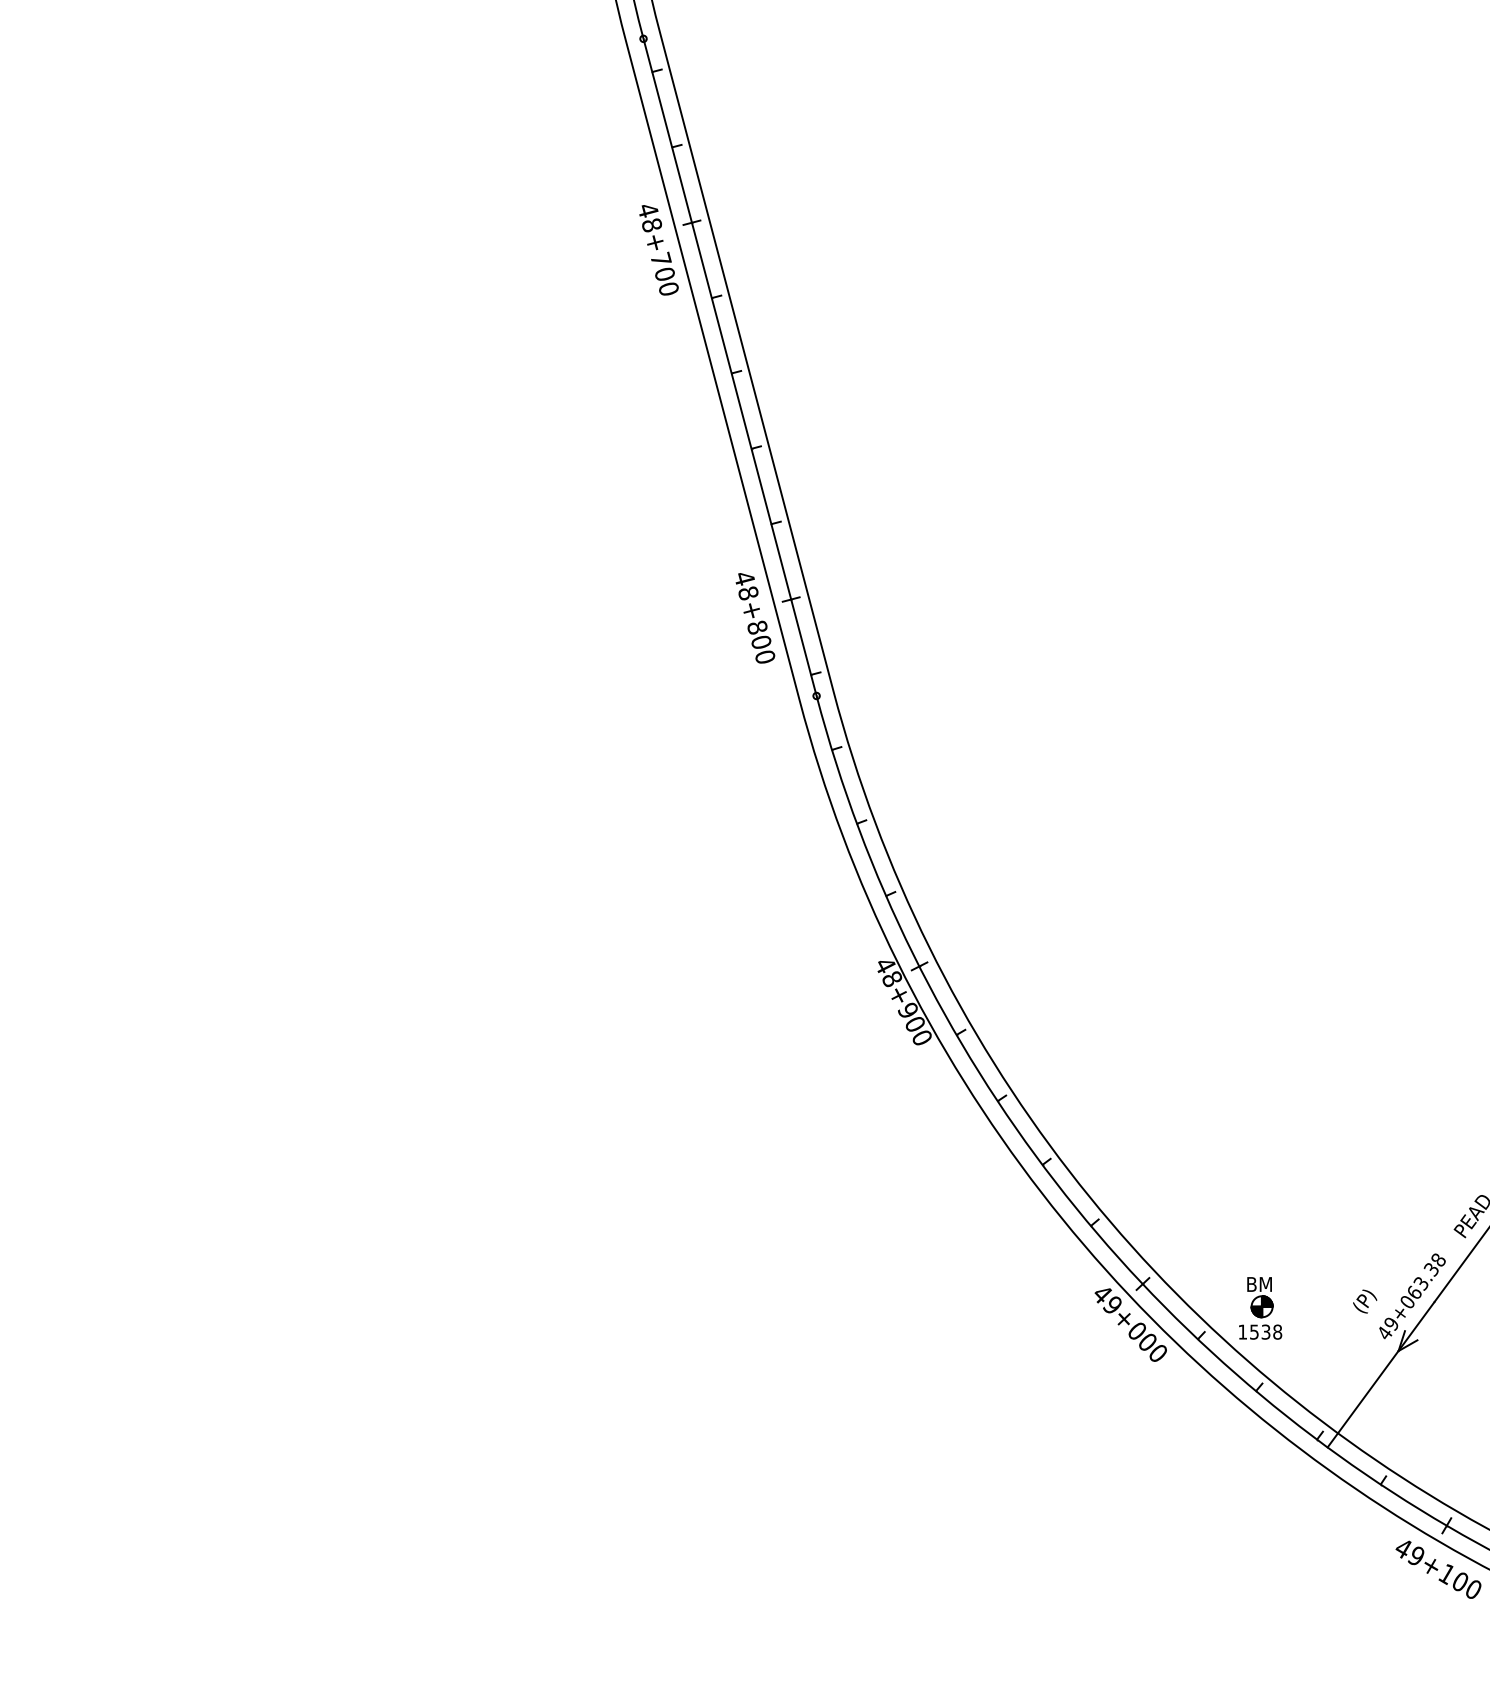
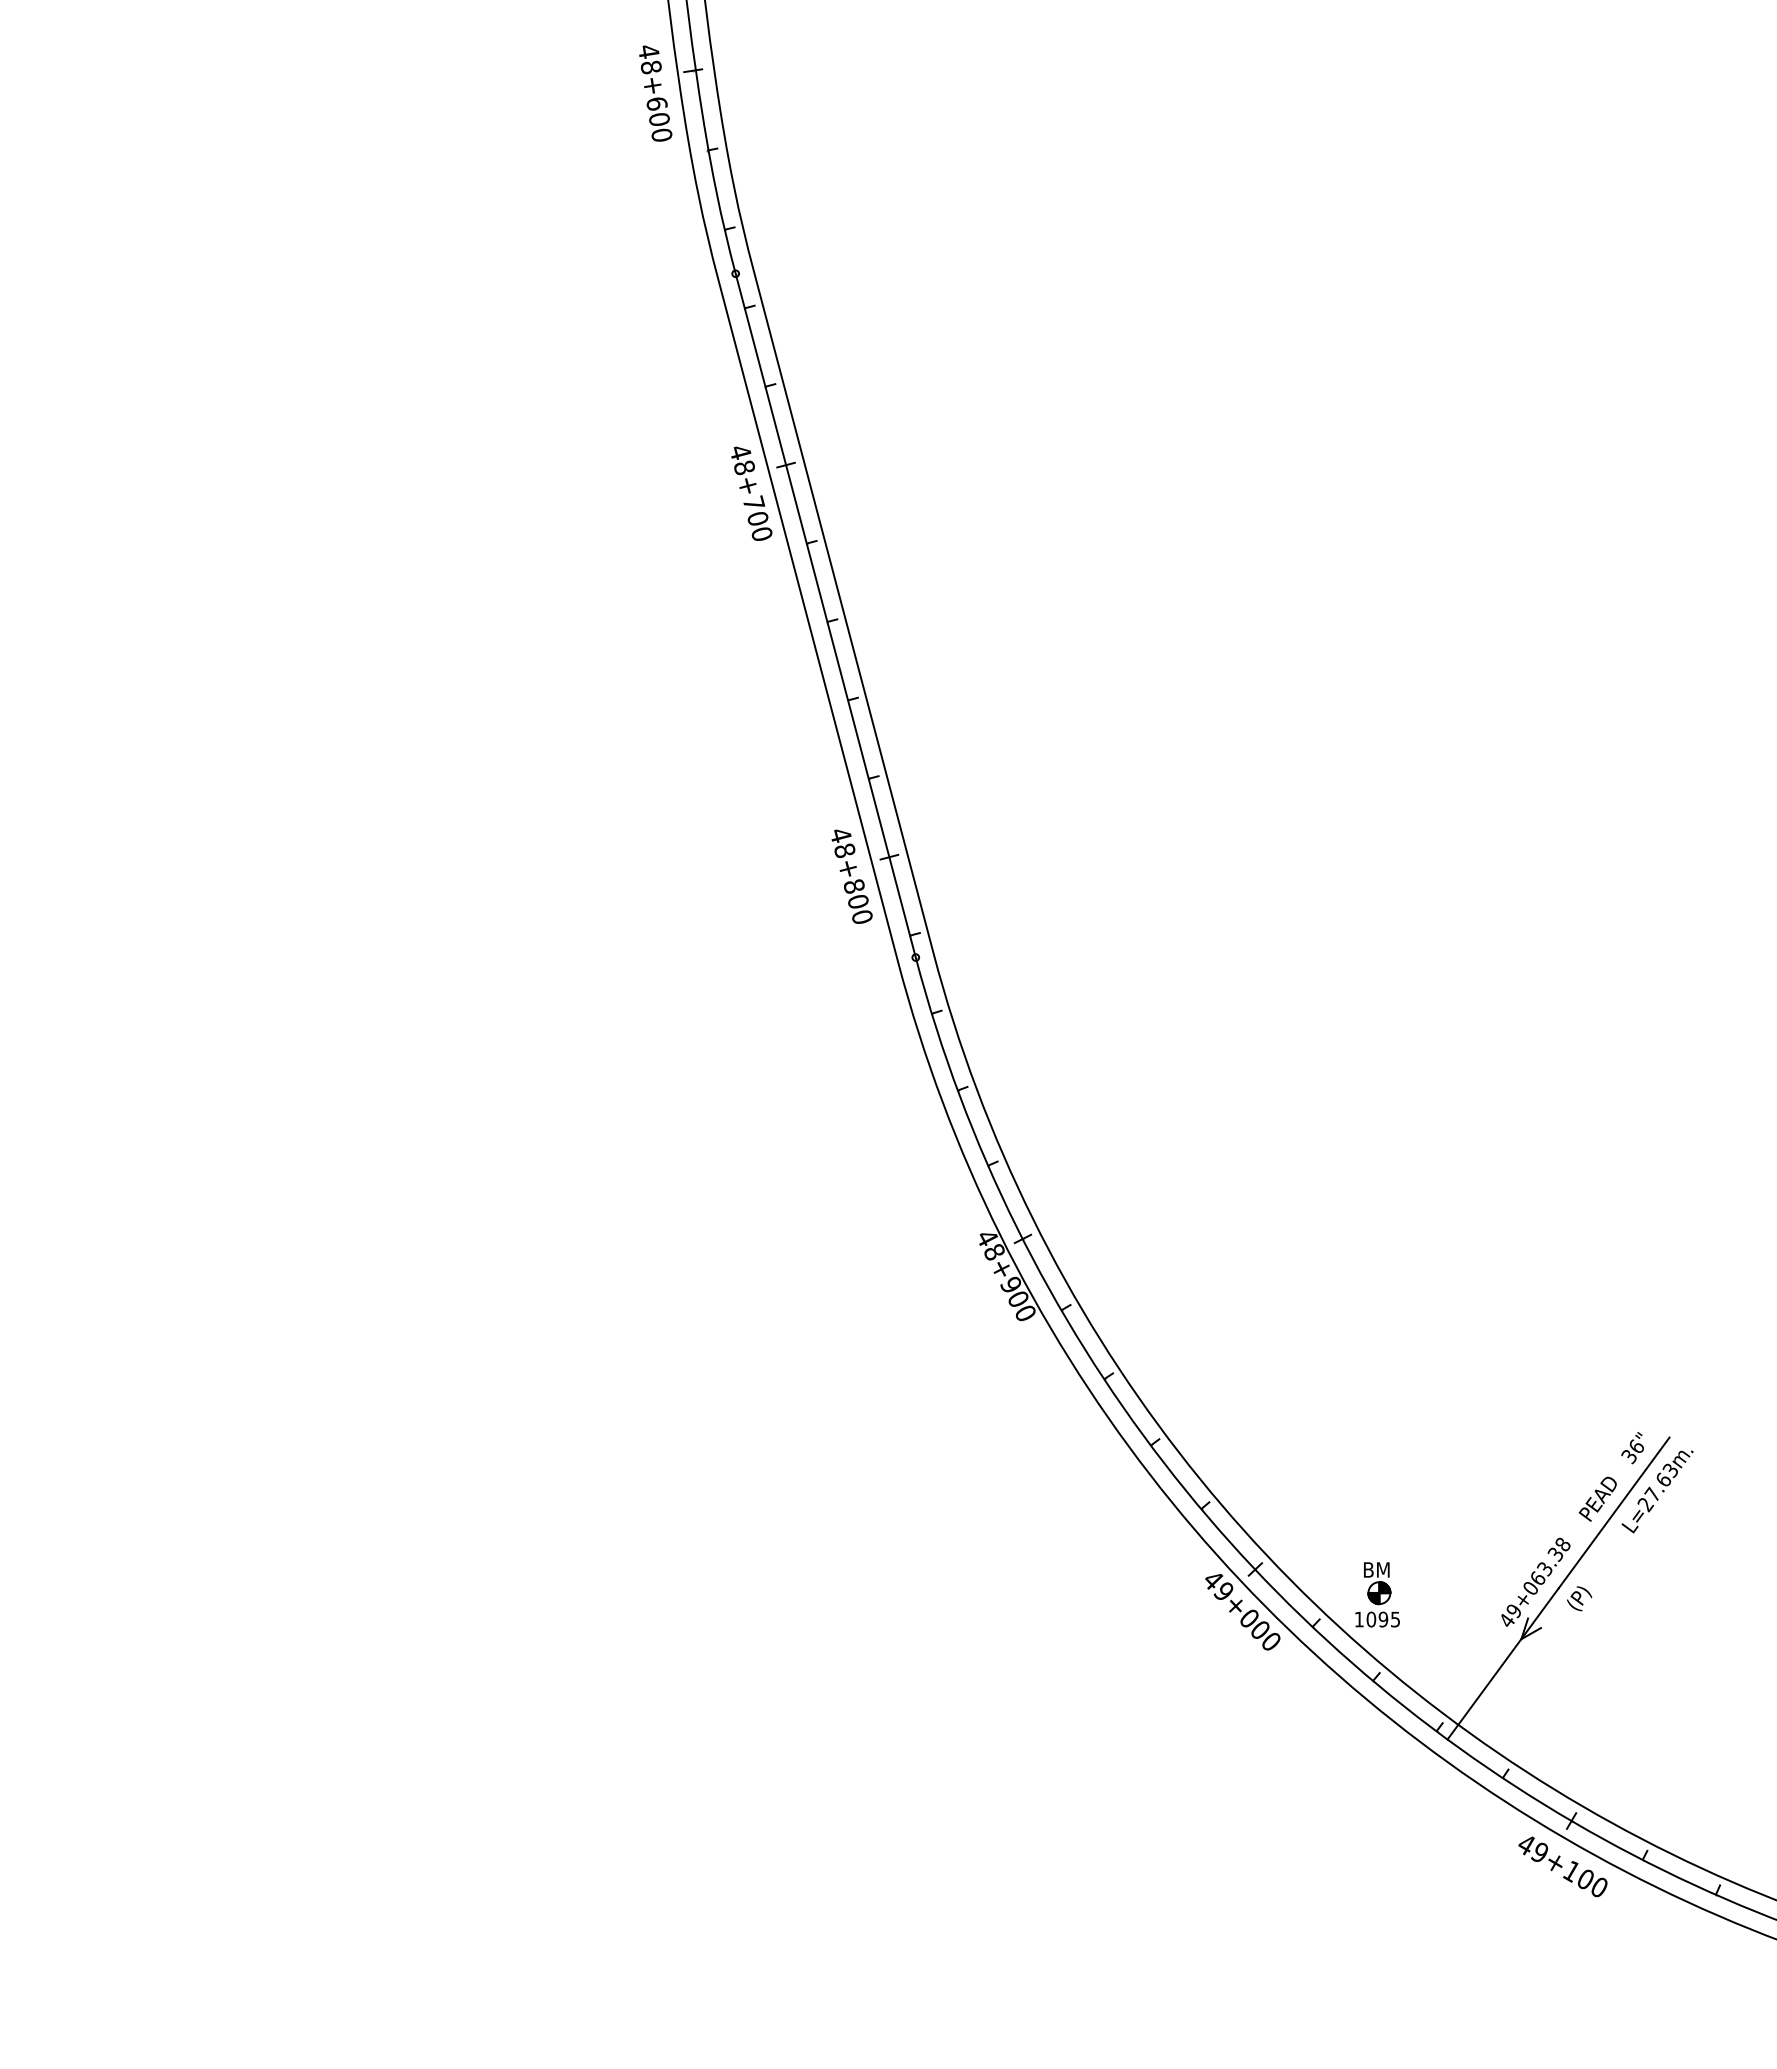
text: (1365, 1301) -> (1579, 1598), moved
text: (1266, 1332) -> (1383, 1619), 1538 -> 1095

